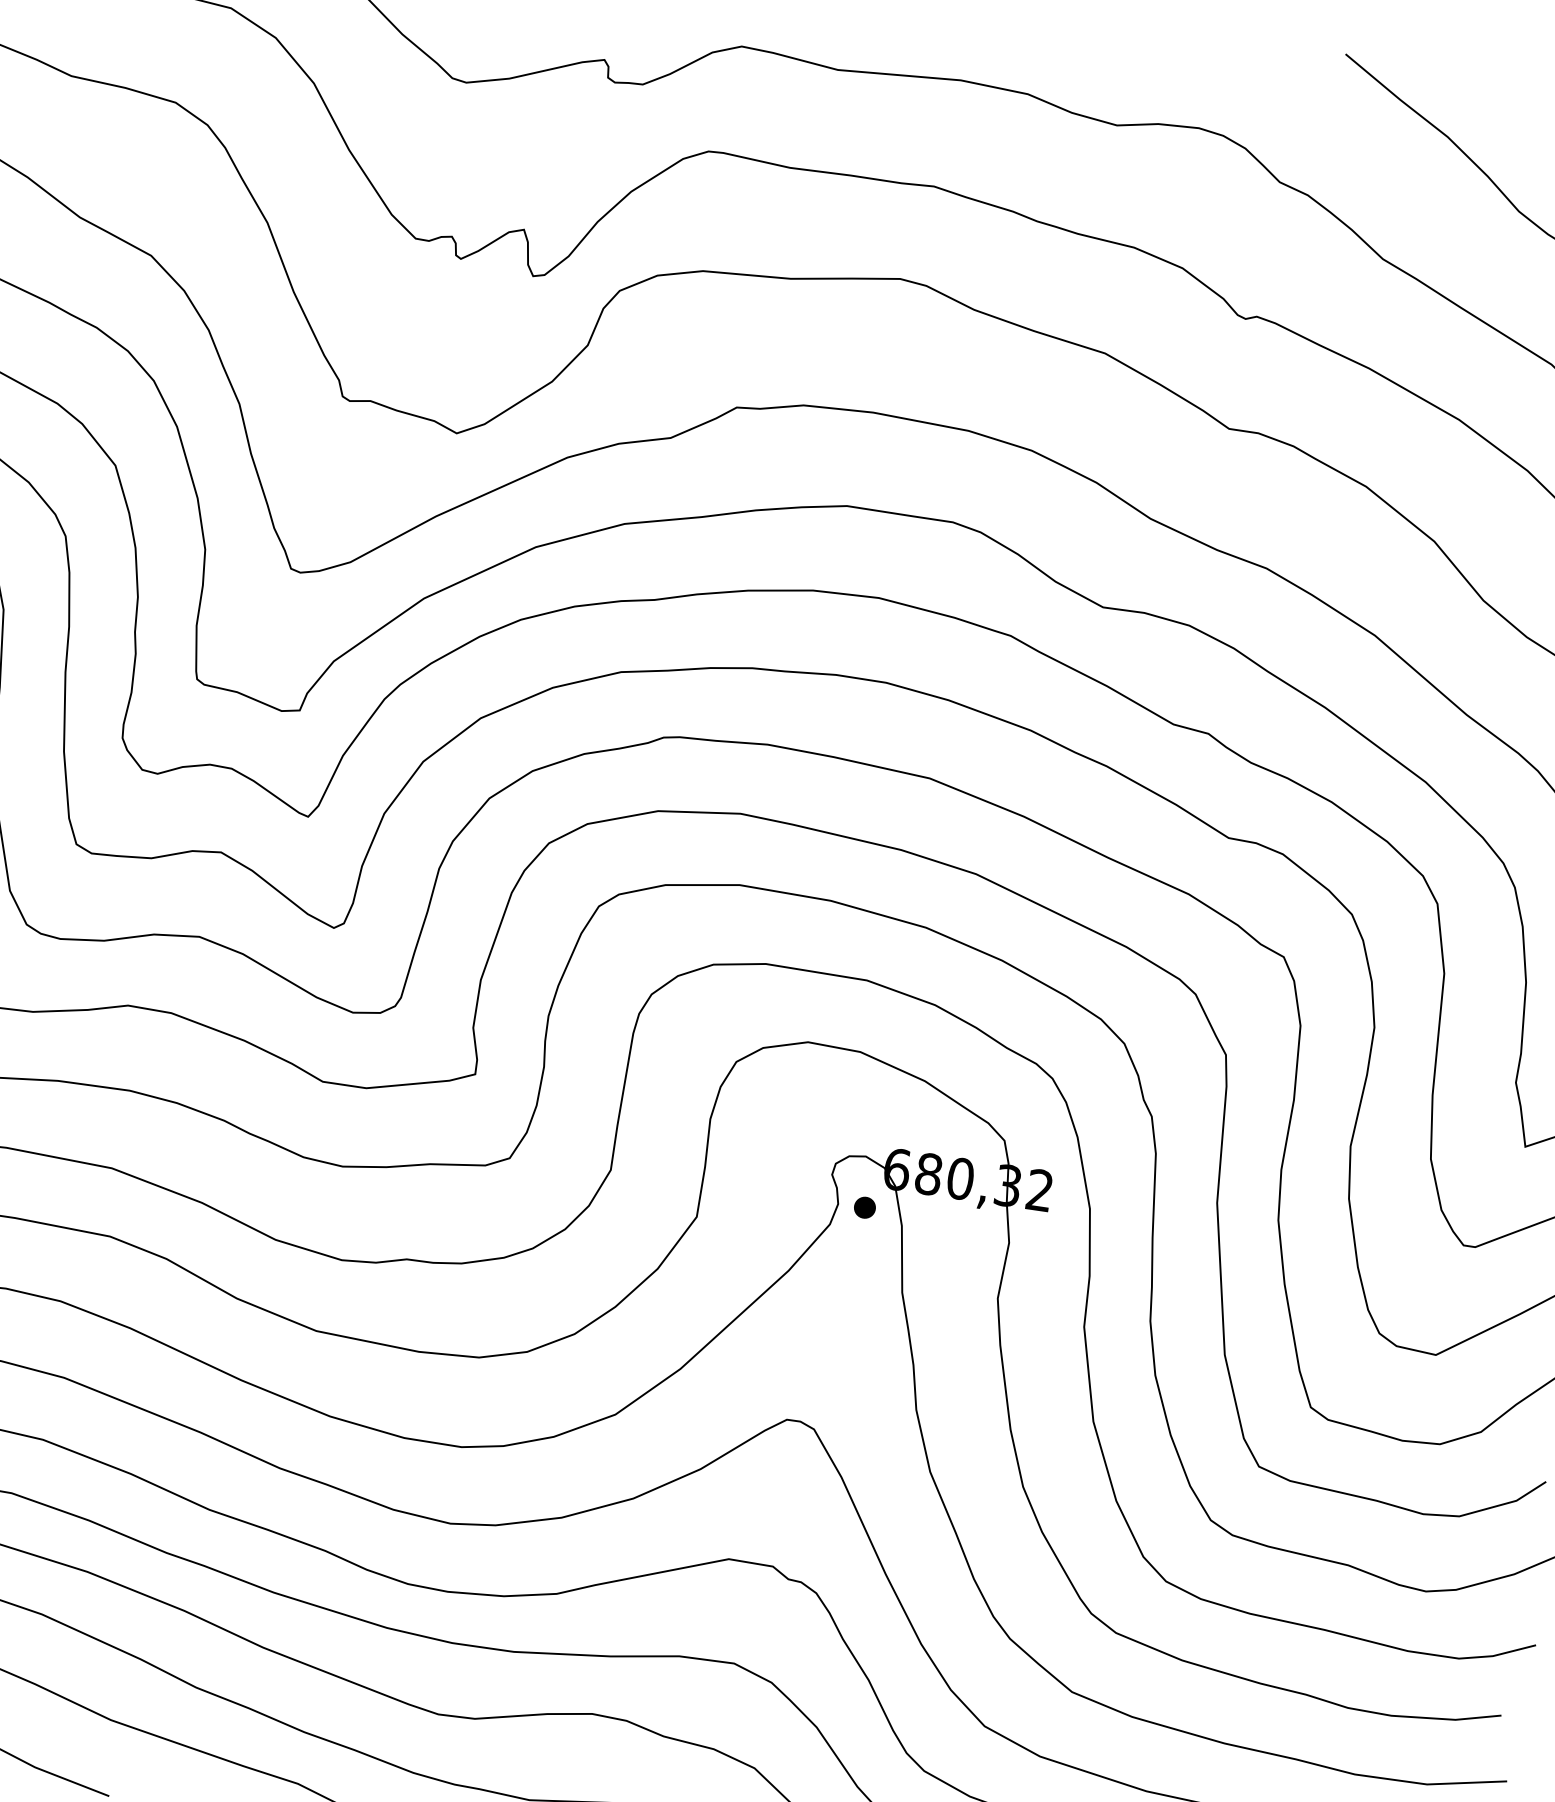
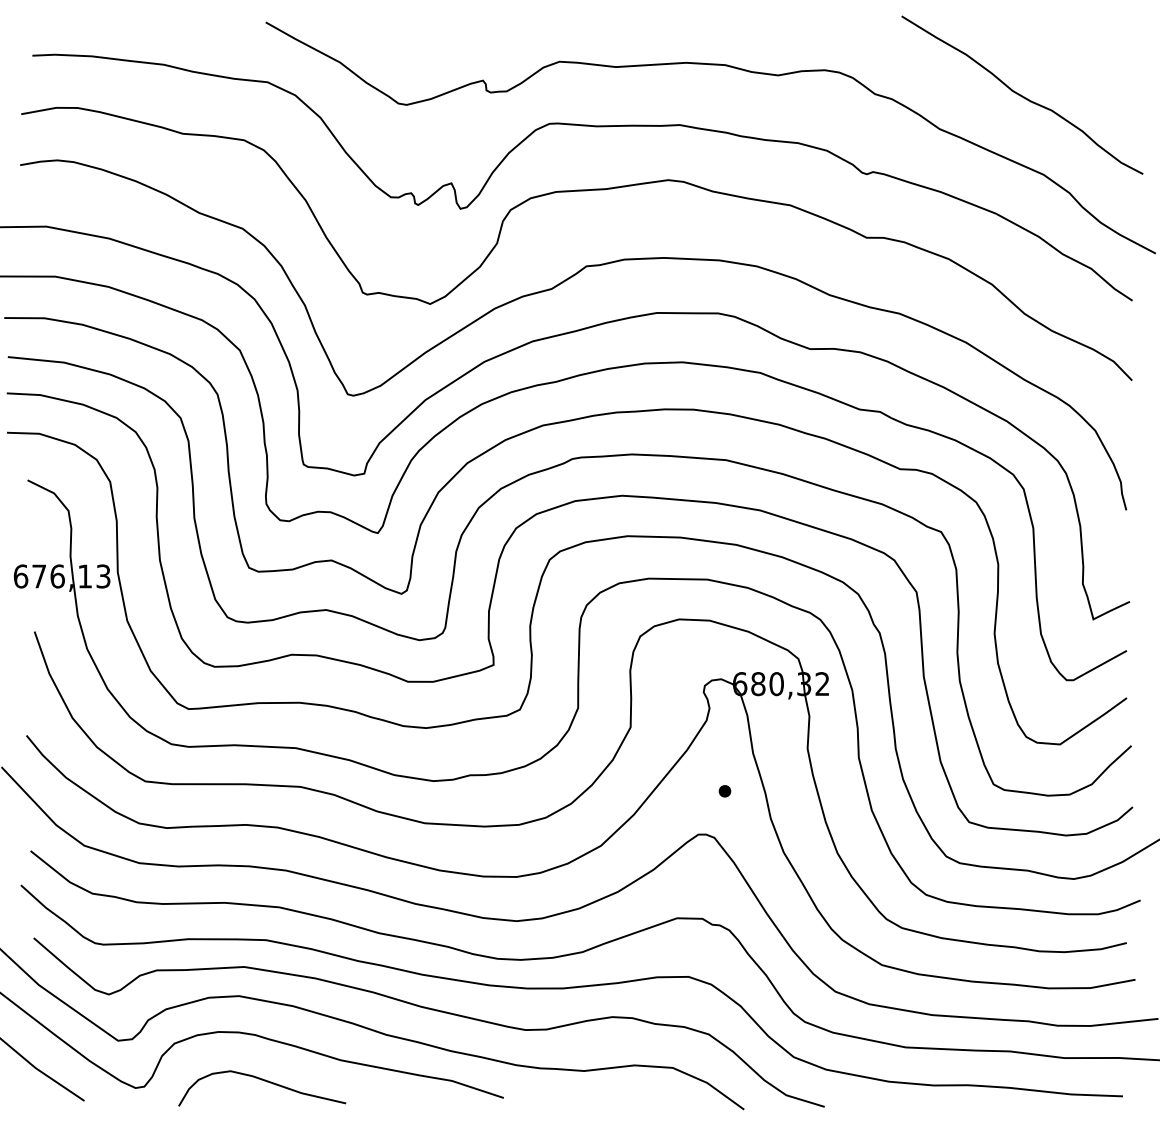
part: (864, 1207) -> (724, 791), moved

